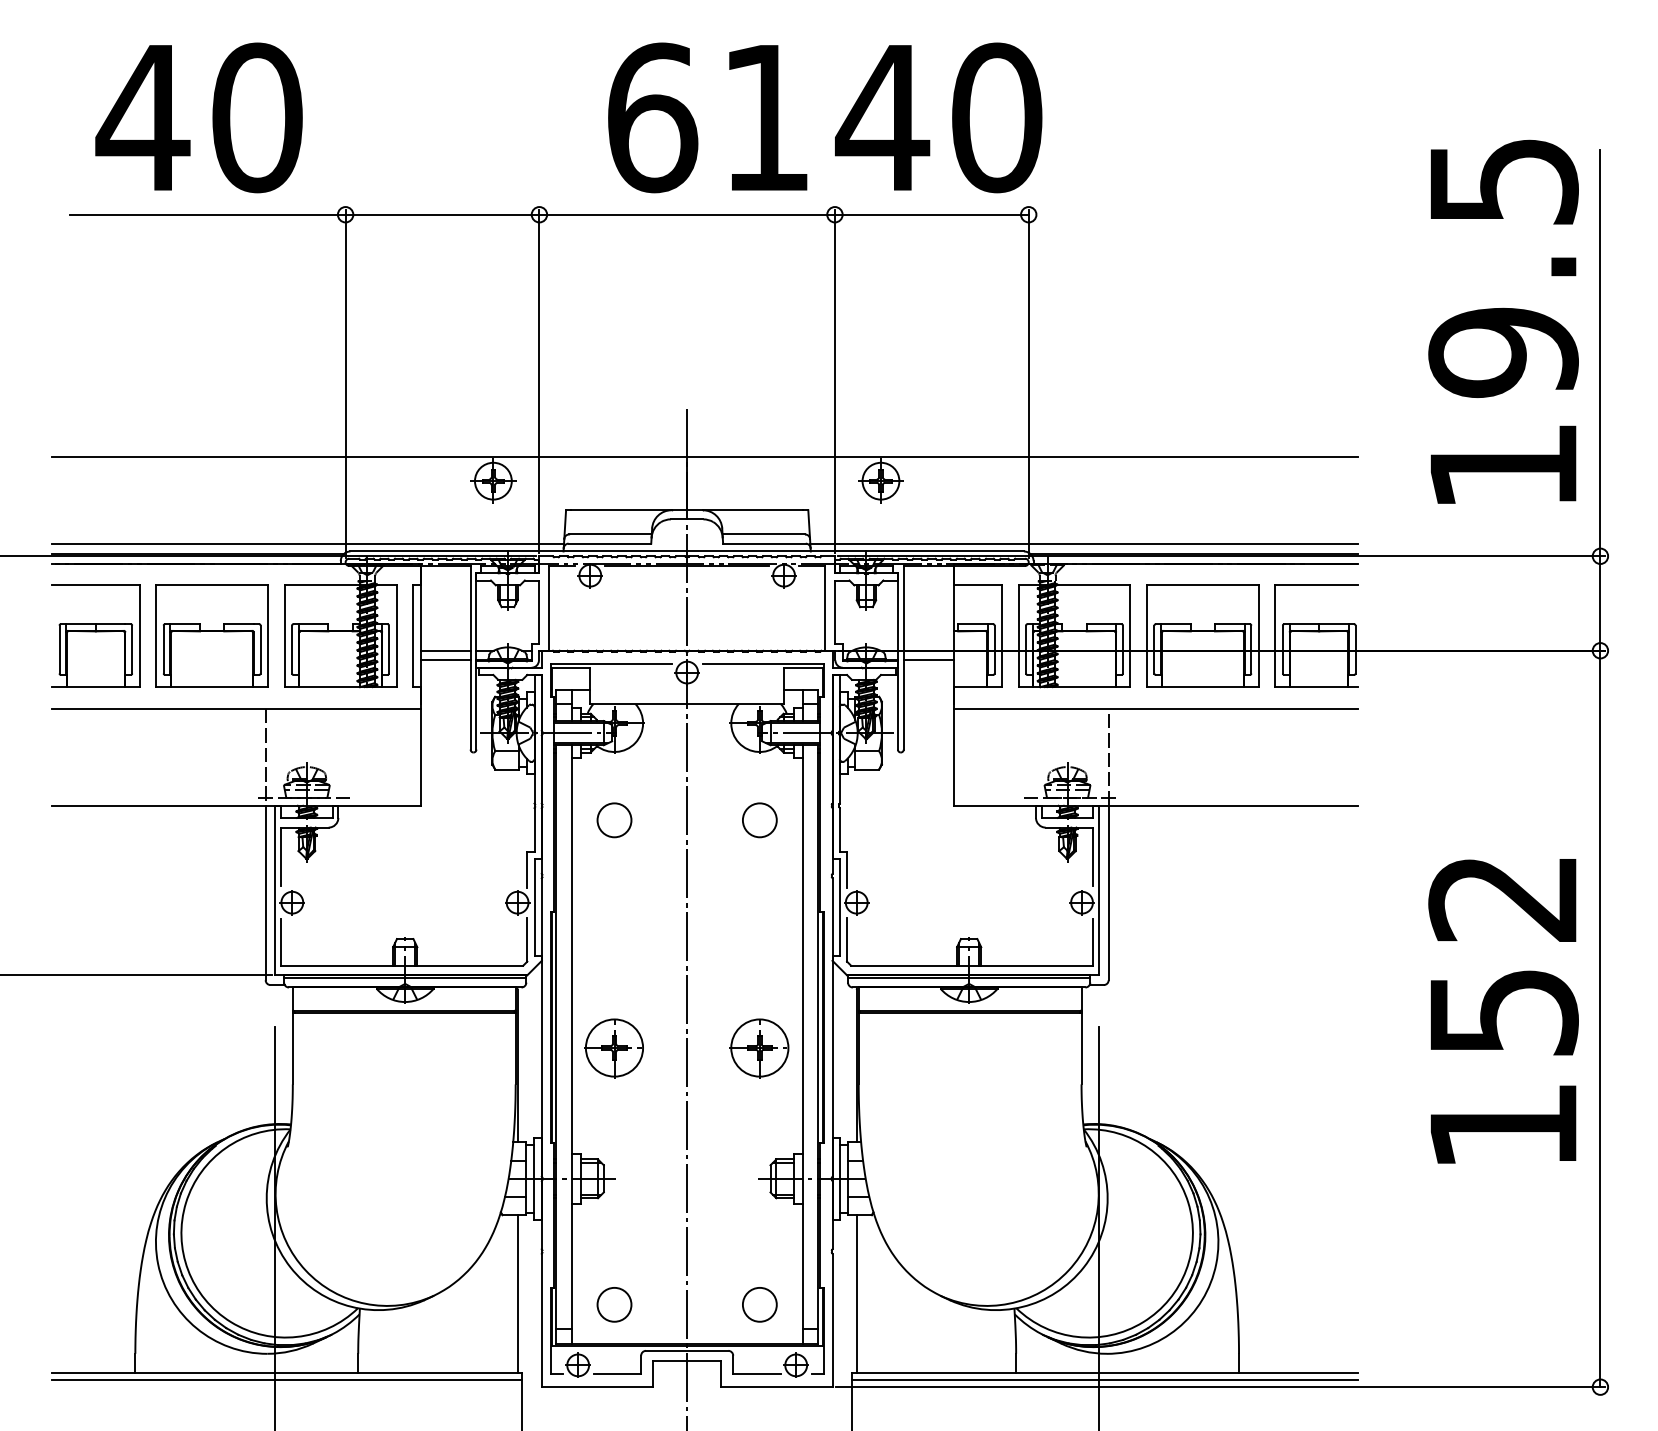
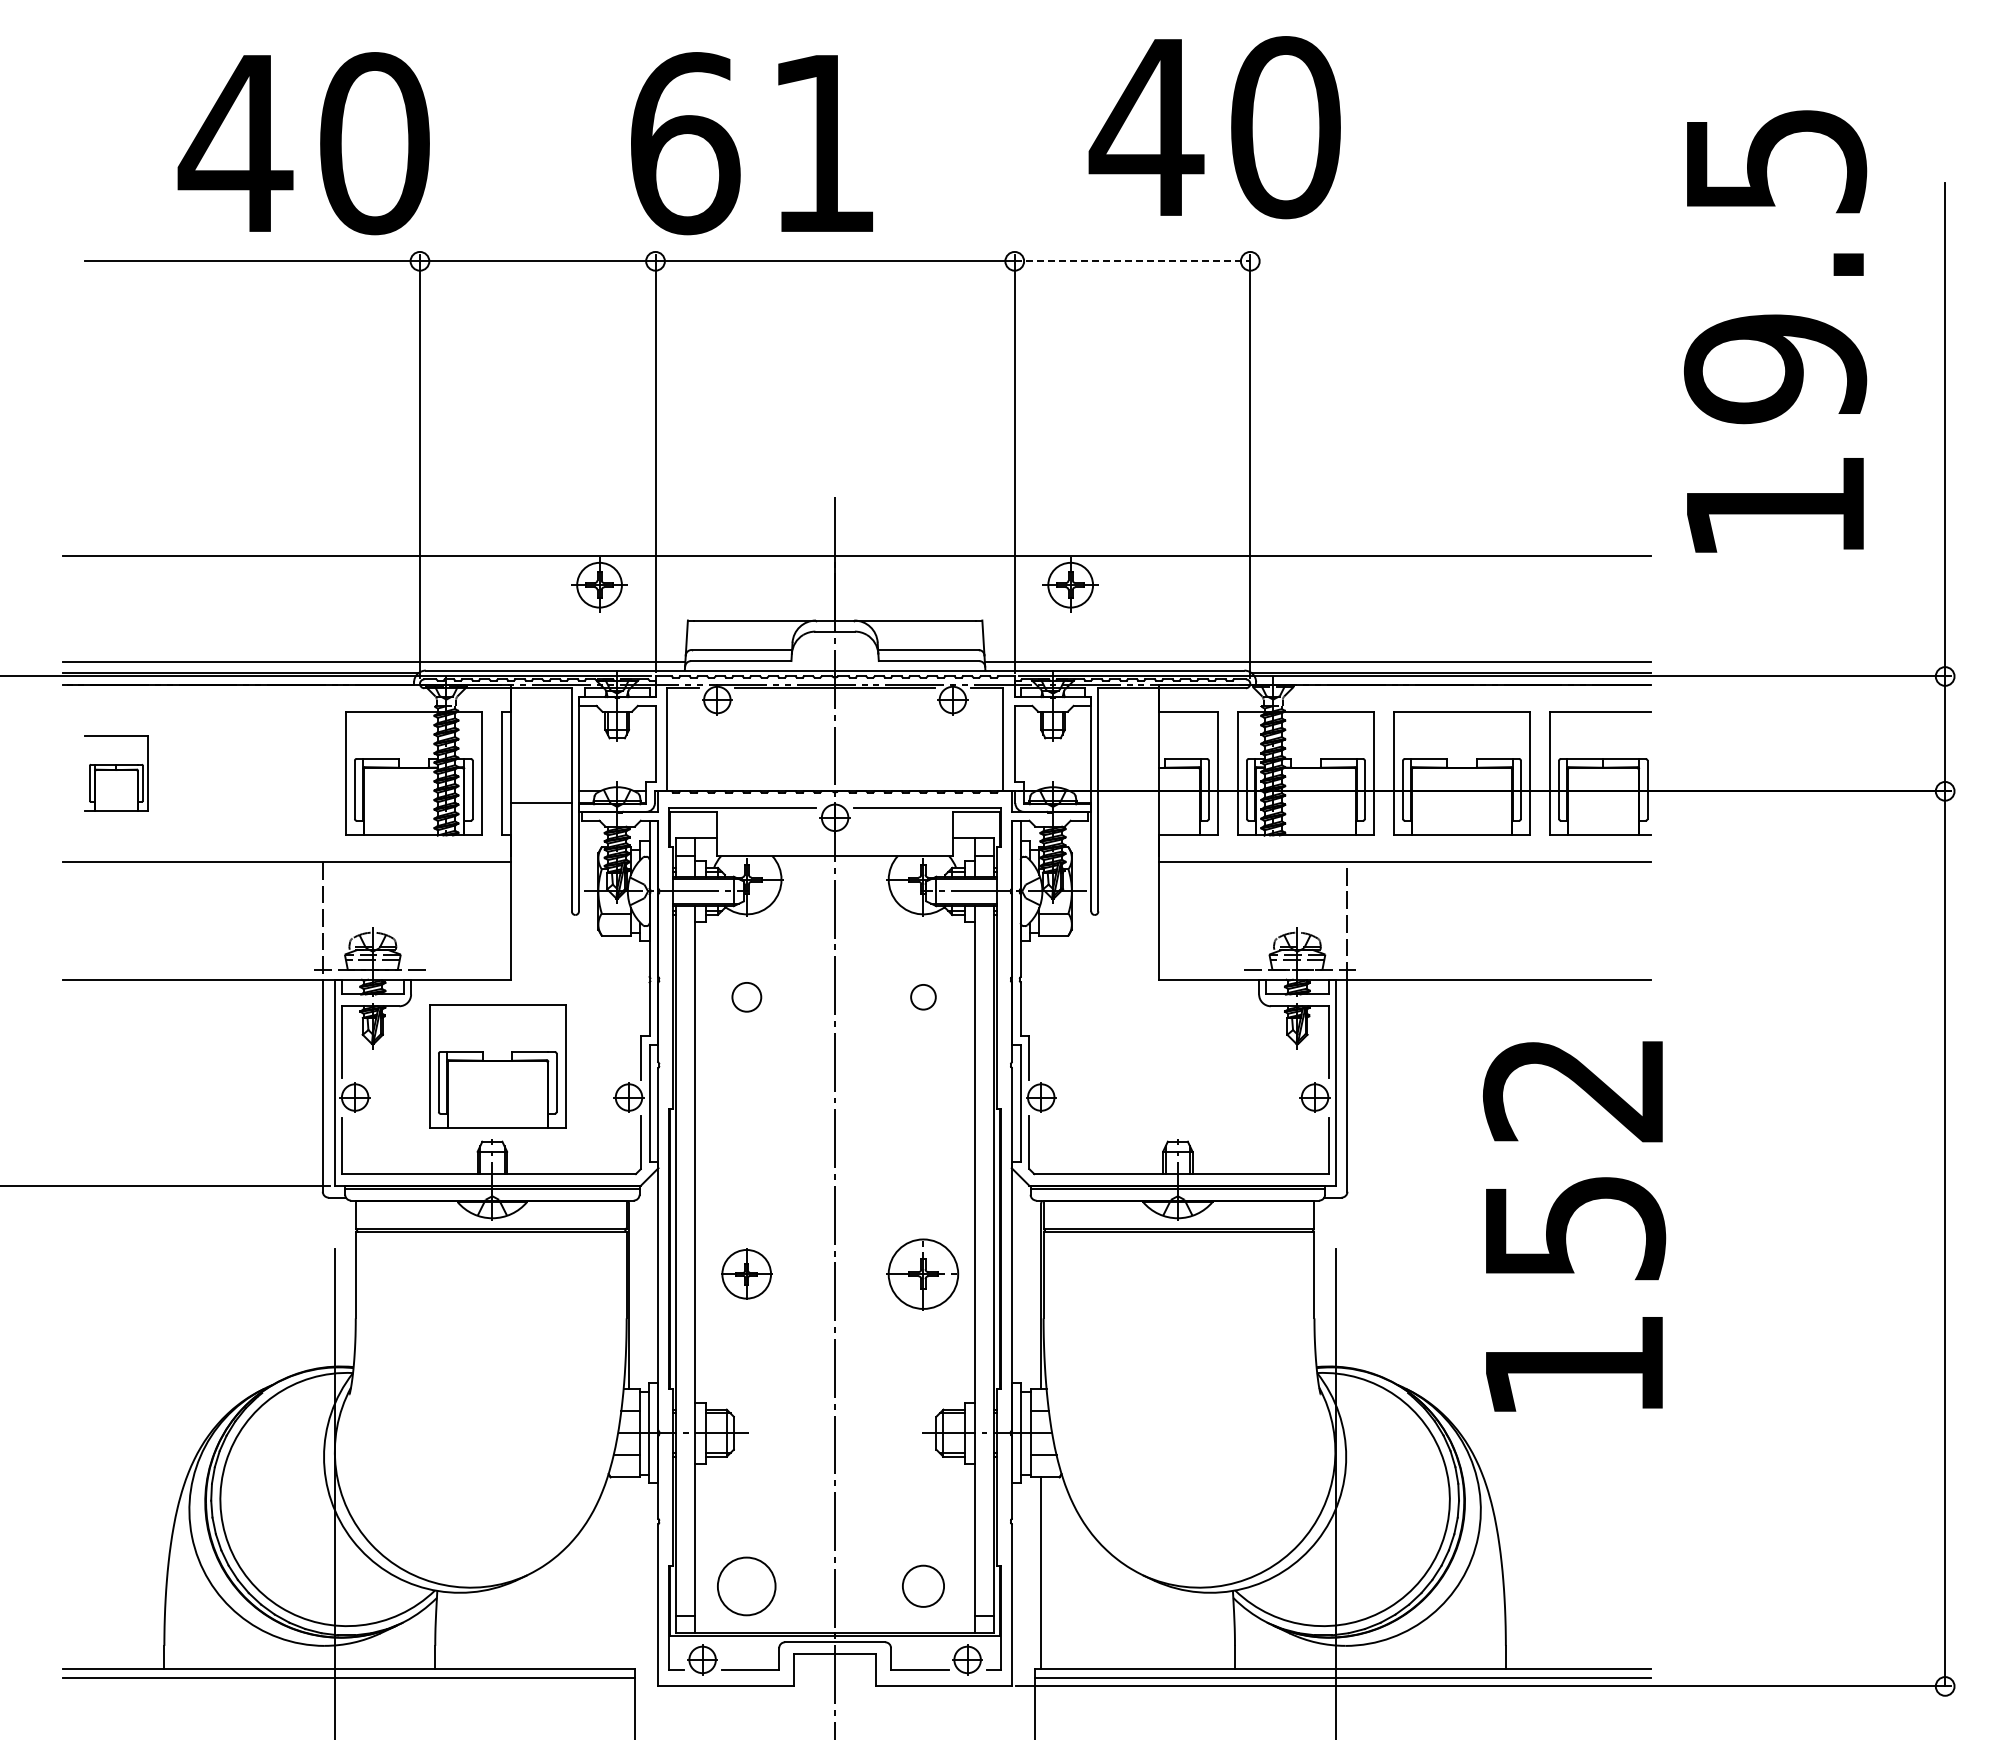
text: (198, 117) -> (303, 143), moved
text: (707, 117) -> (751, 143), moved
text: (938, 117) -> (1214, 127), moved
line: (931, 214) -> (1132, 261), solid -> dashed
text: (1503, 321) -> (1775, 331), moved
part: (95, 636) -> (116, 773), size x0.6
part: (211, 636) -> (497, 1066), moved
line: (445, 650) -> (541, 791), removed
line: (928, 660) -> (1128, 803), removed
circle: (614, 819) -> (746, 996), size x0.7
circle: (759, 819) -> (923, 996), size x0.6
text: (1503, 1011) -> (1574, 1226), moved
part: (614, 1048) -> (746, 1274), size x0.7
line: (518, 1293) -> (629, 1572), removed
circle: (614, 1304) -> (746, 1585), size x1.4

